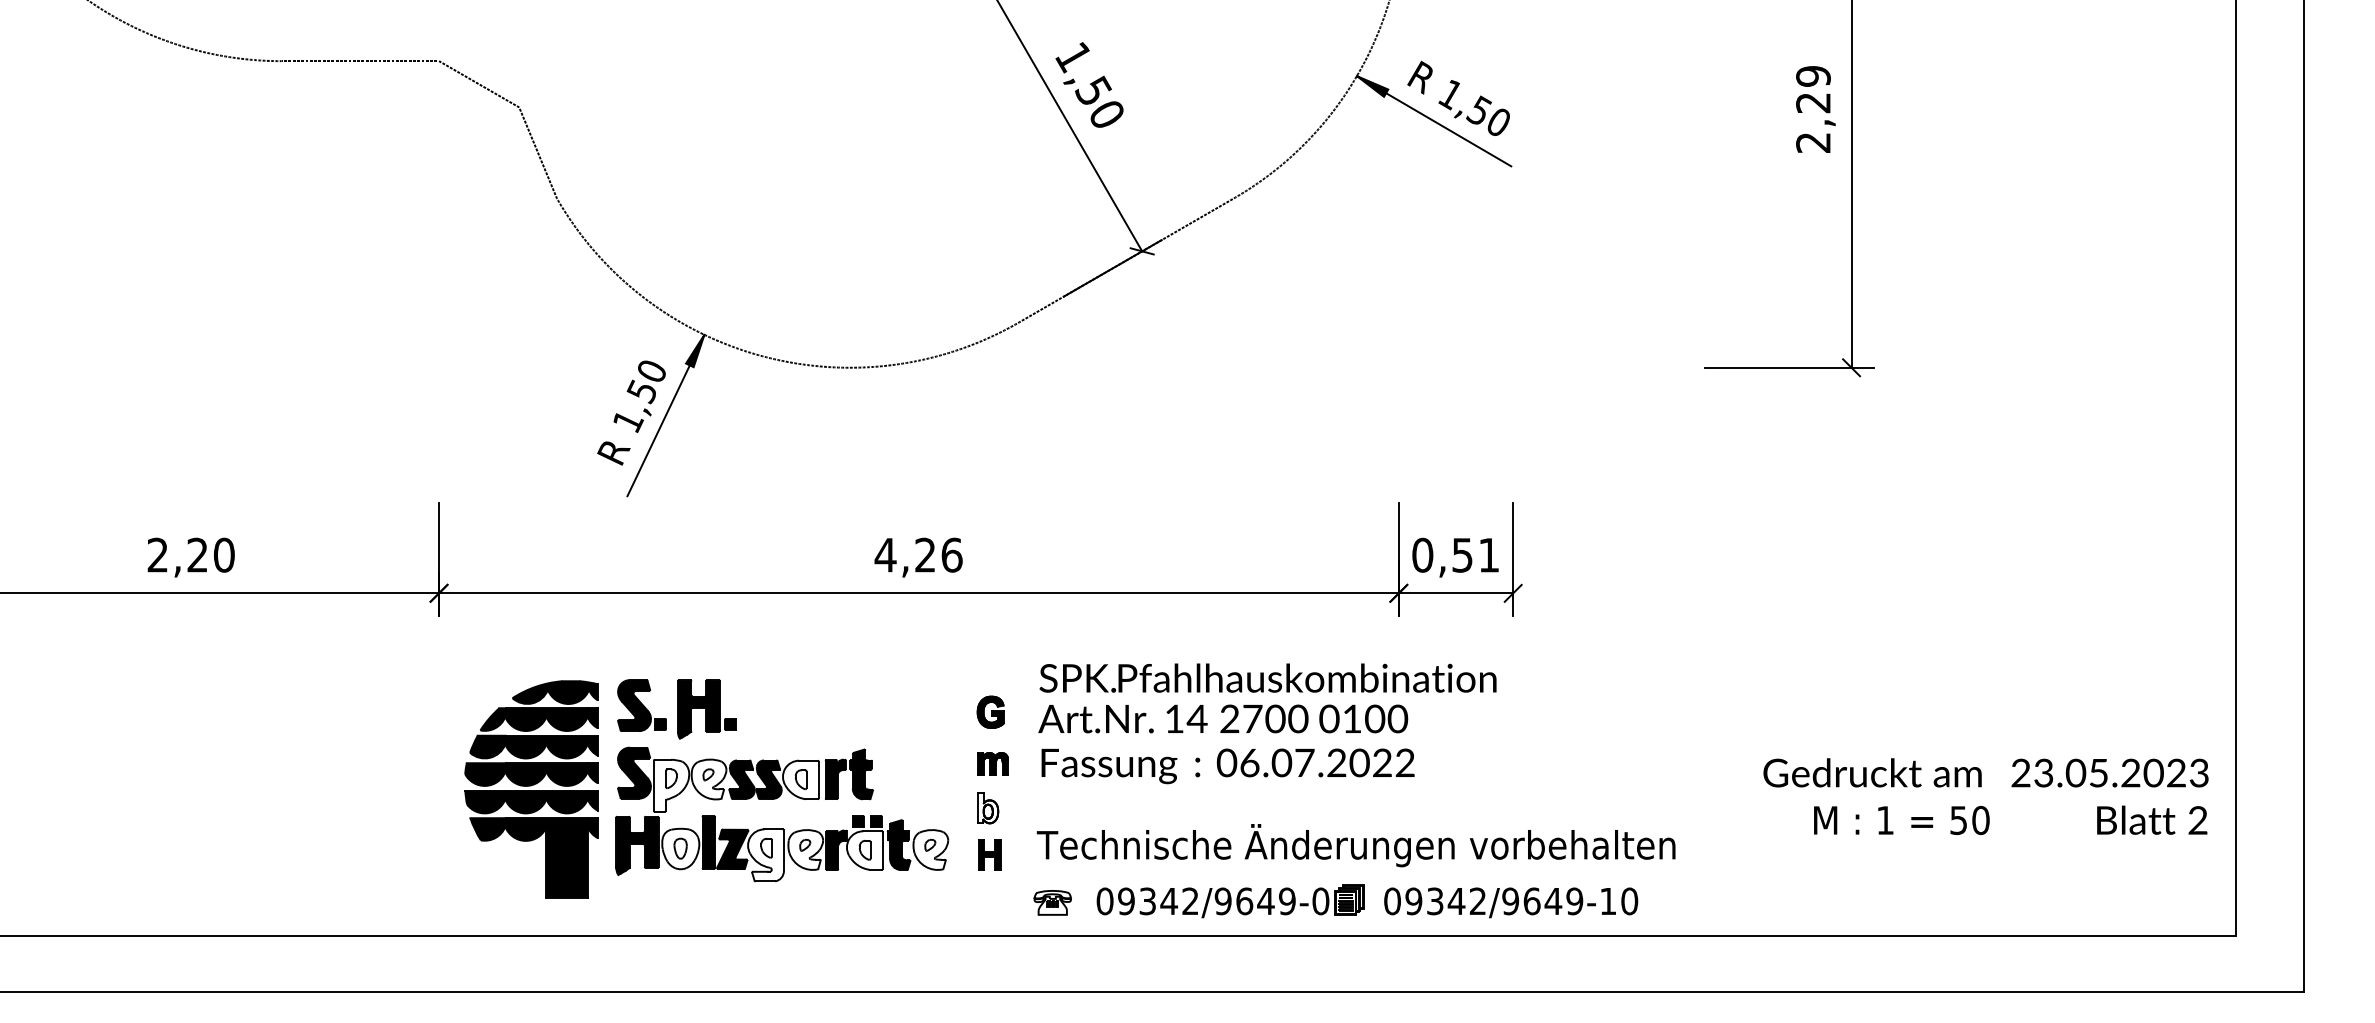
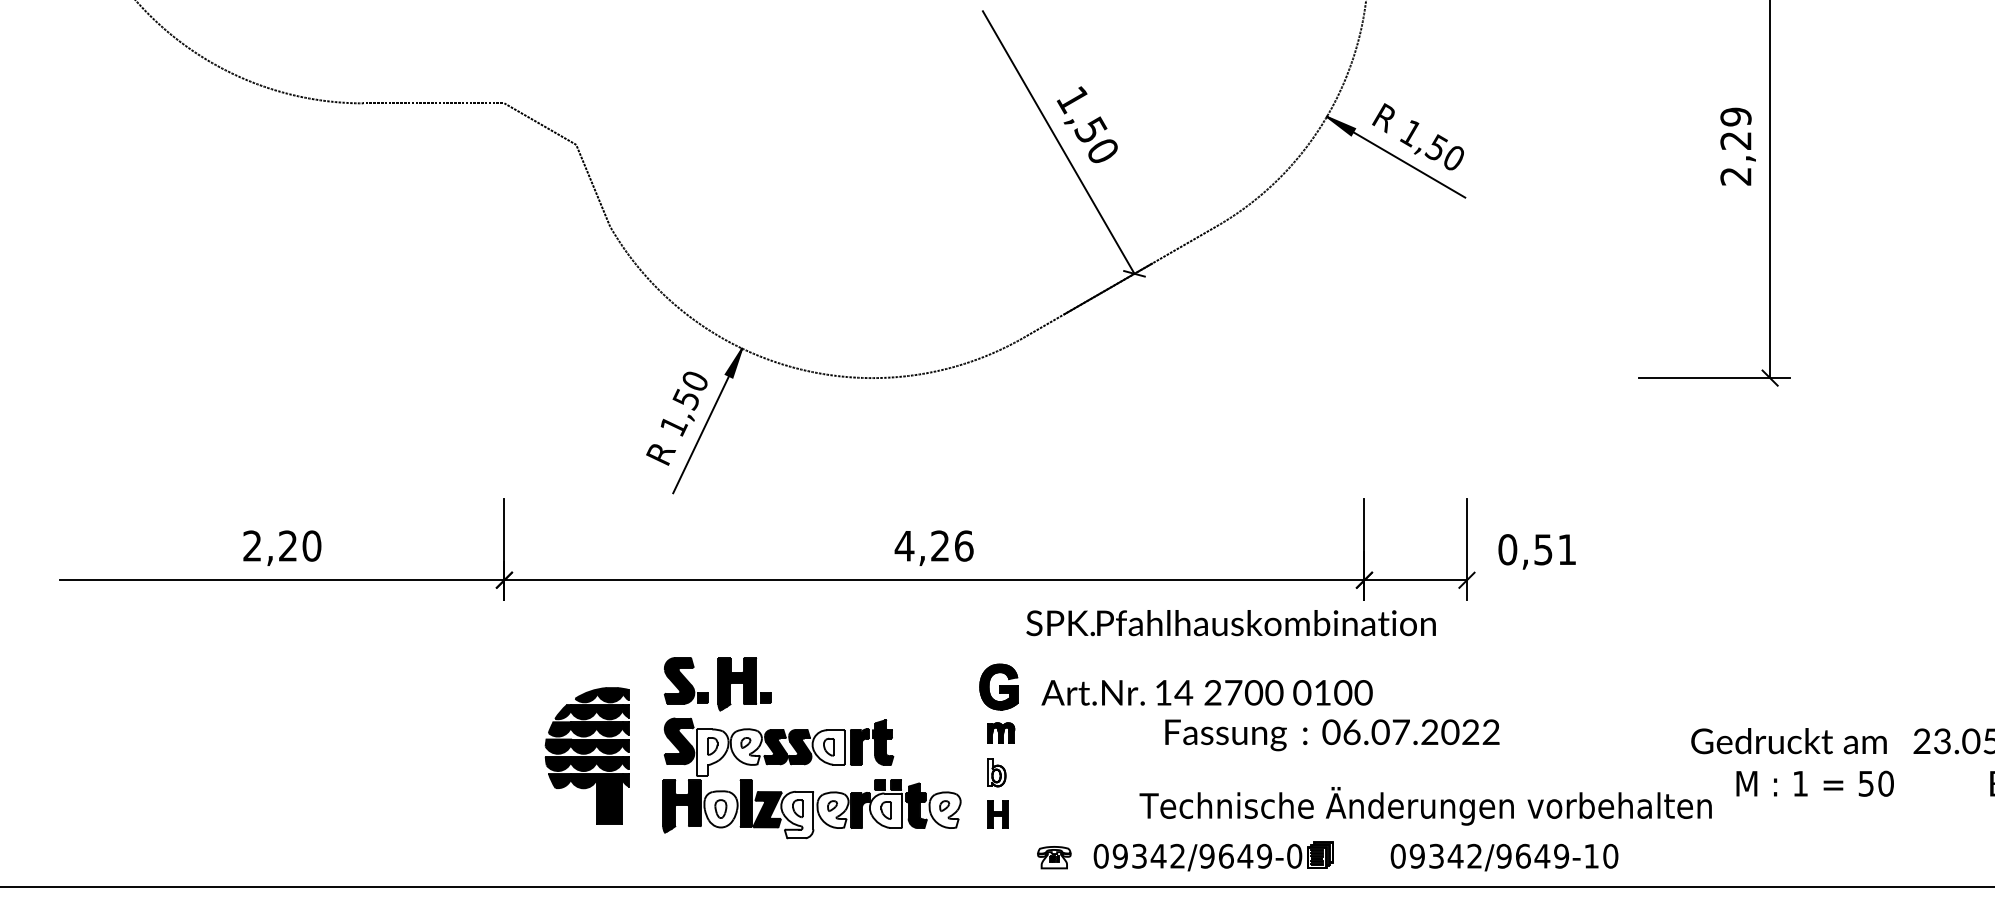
text: (1455, 557) -> (1537, 551), moved
text: (1267, 677) -> (1230, 622), moved
part: (990, 711) -> (998, 686), size x1.6
text: (1227, 766) -> (1331, 735), moved
part: (531, 789) -> (587, 756), size x0.7
text: (1355, 845) -> (1425, 806), moved
text: (1511, 902) -> (1504, 857), moved

